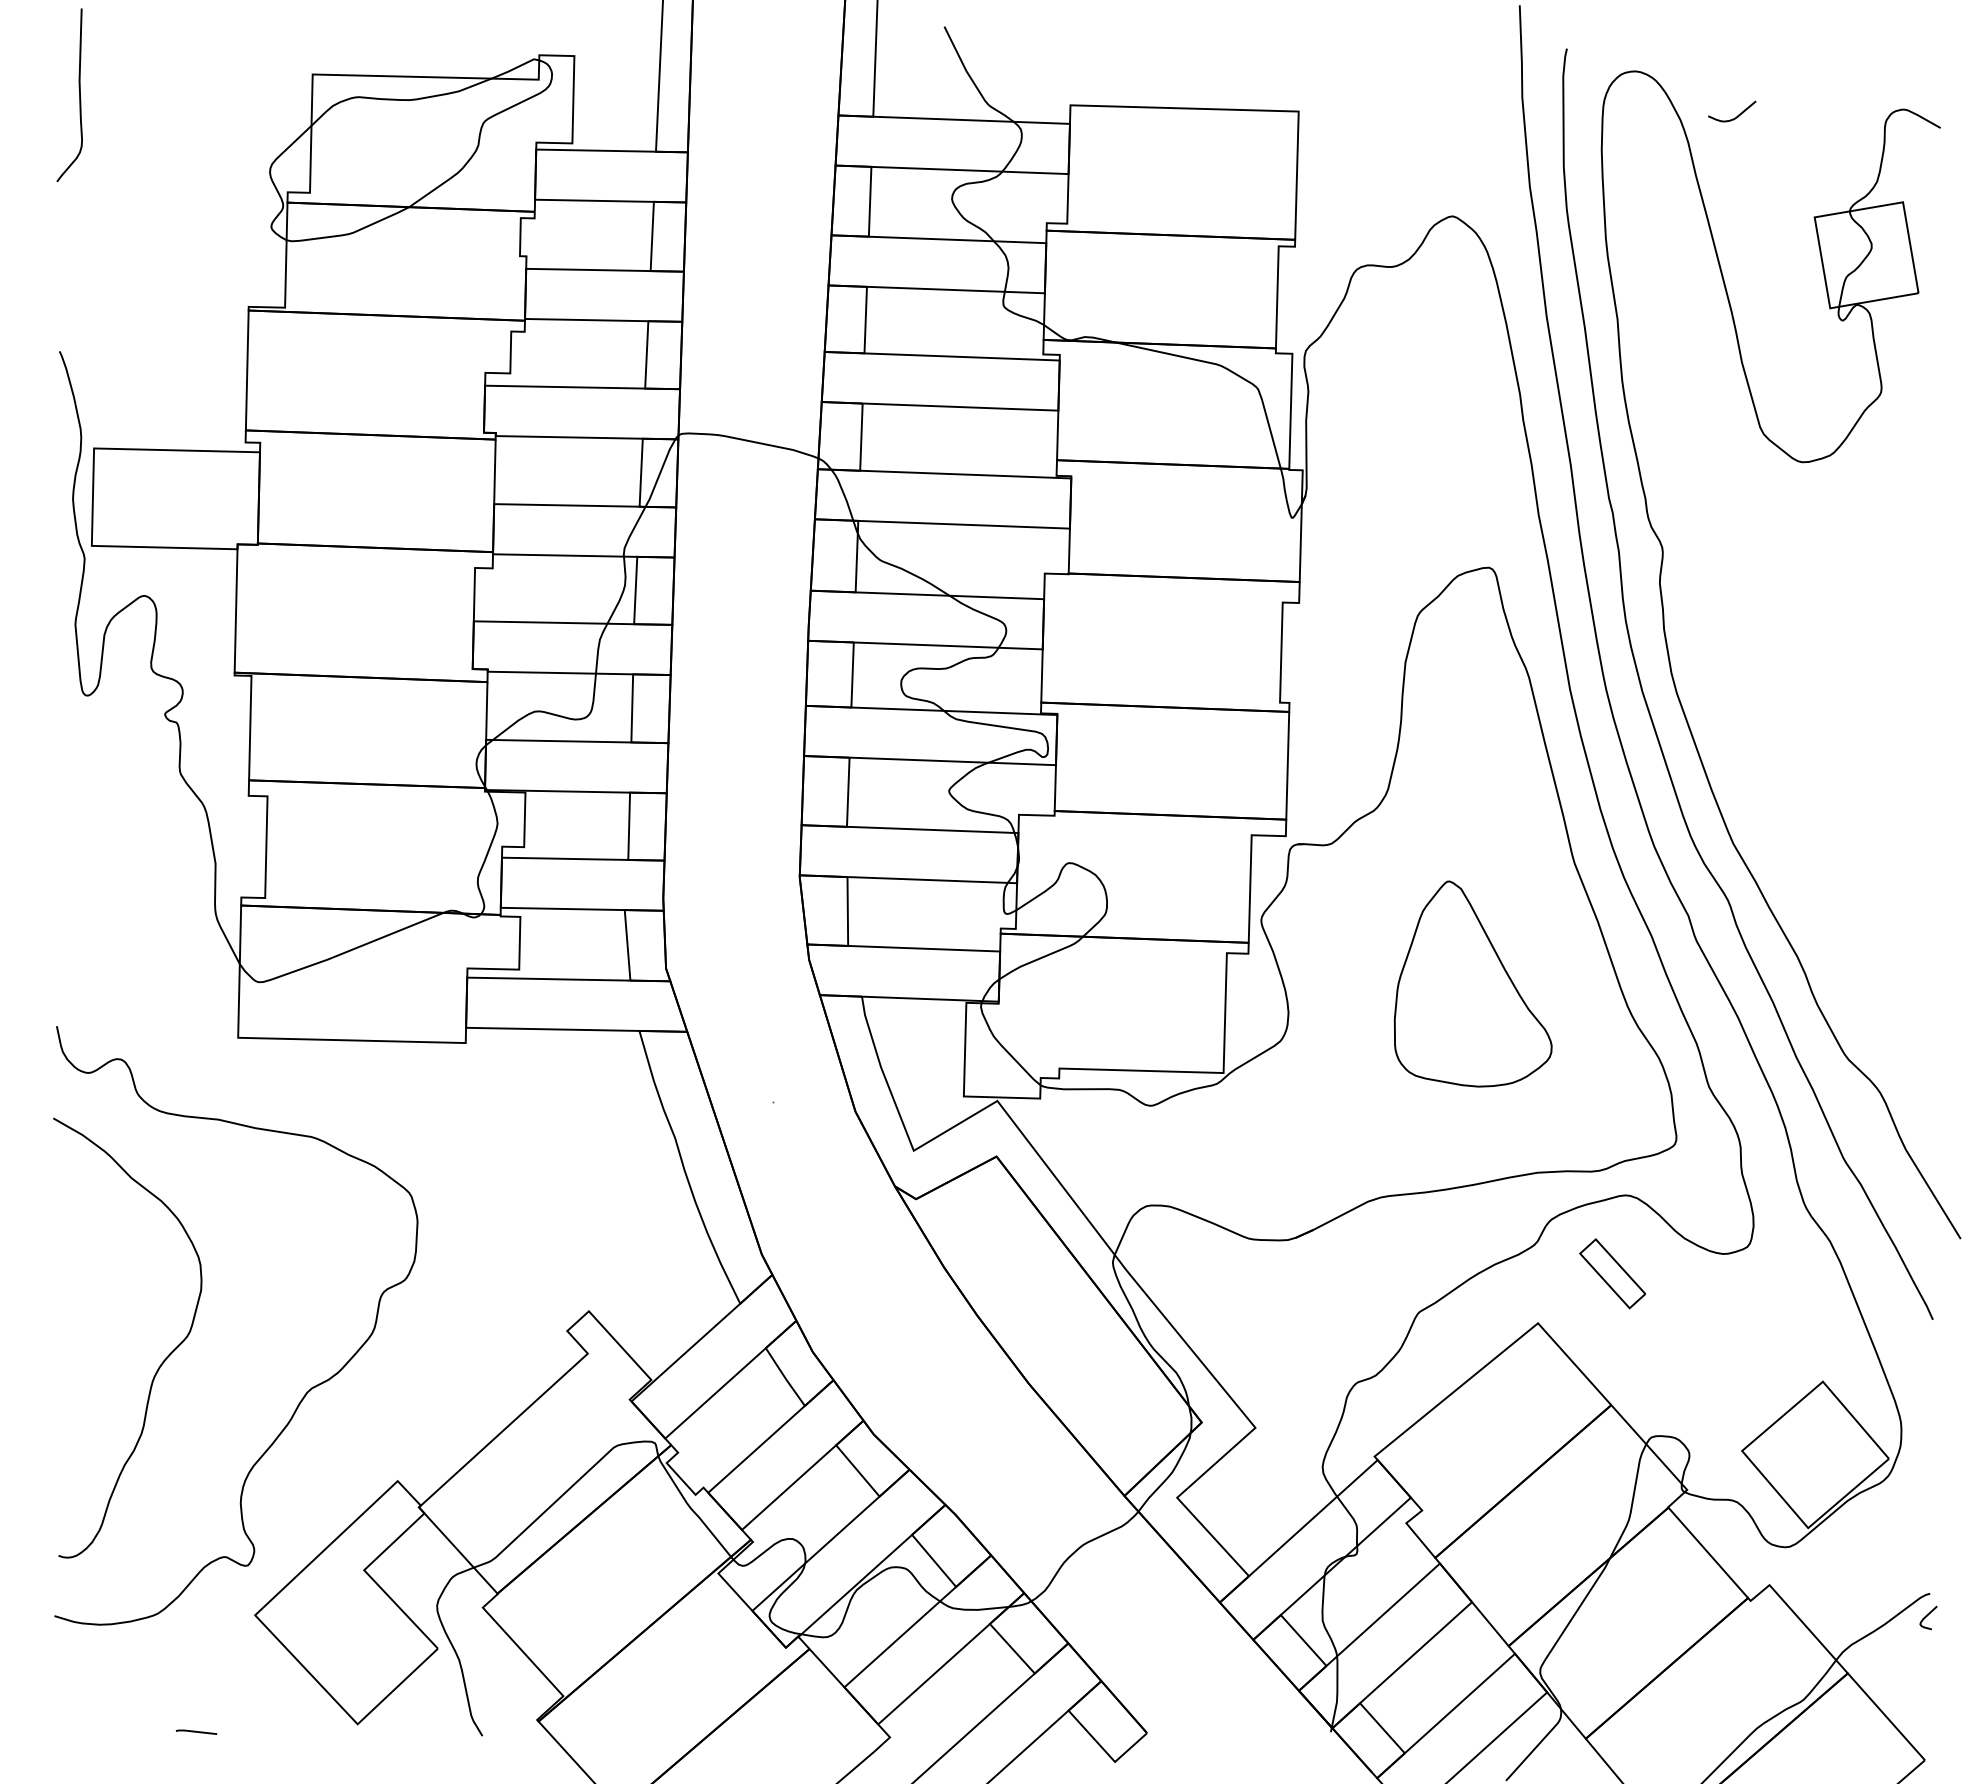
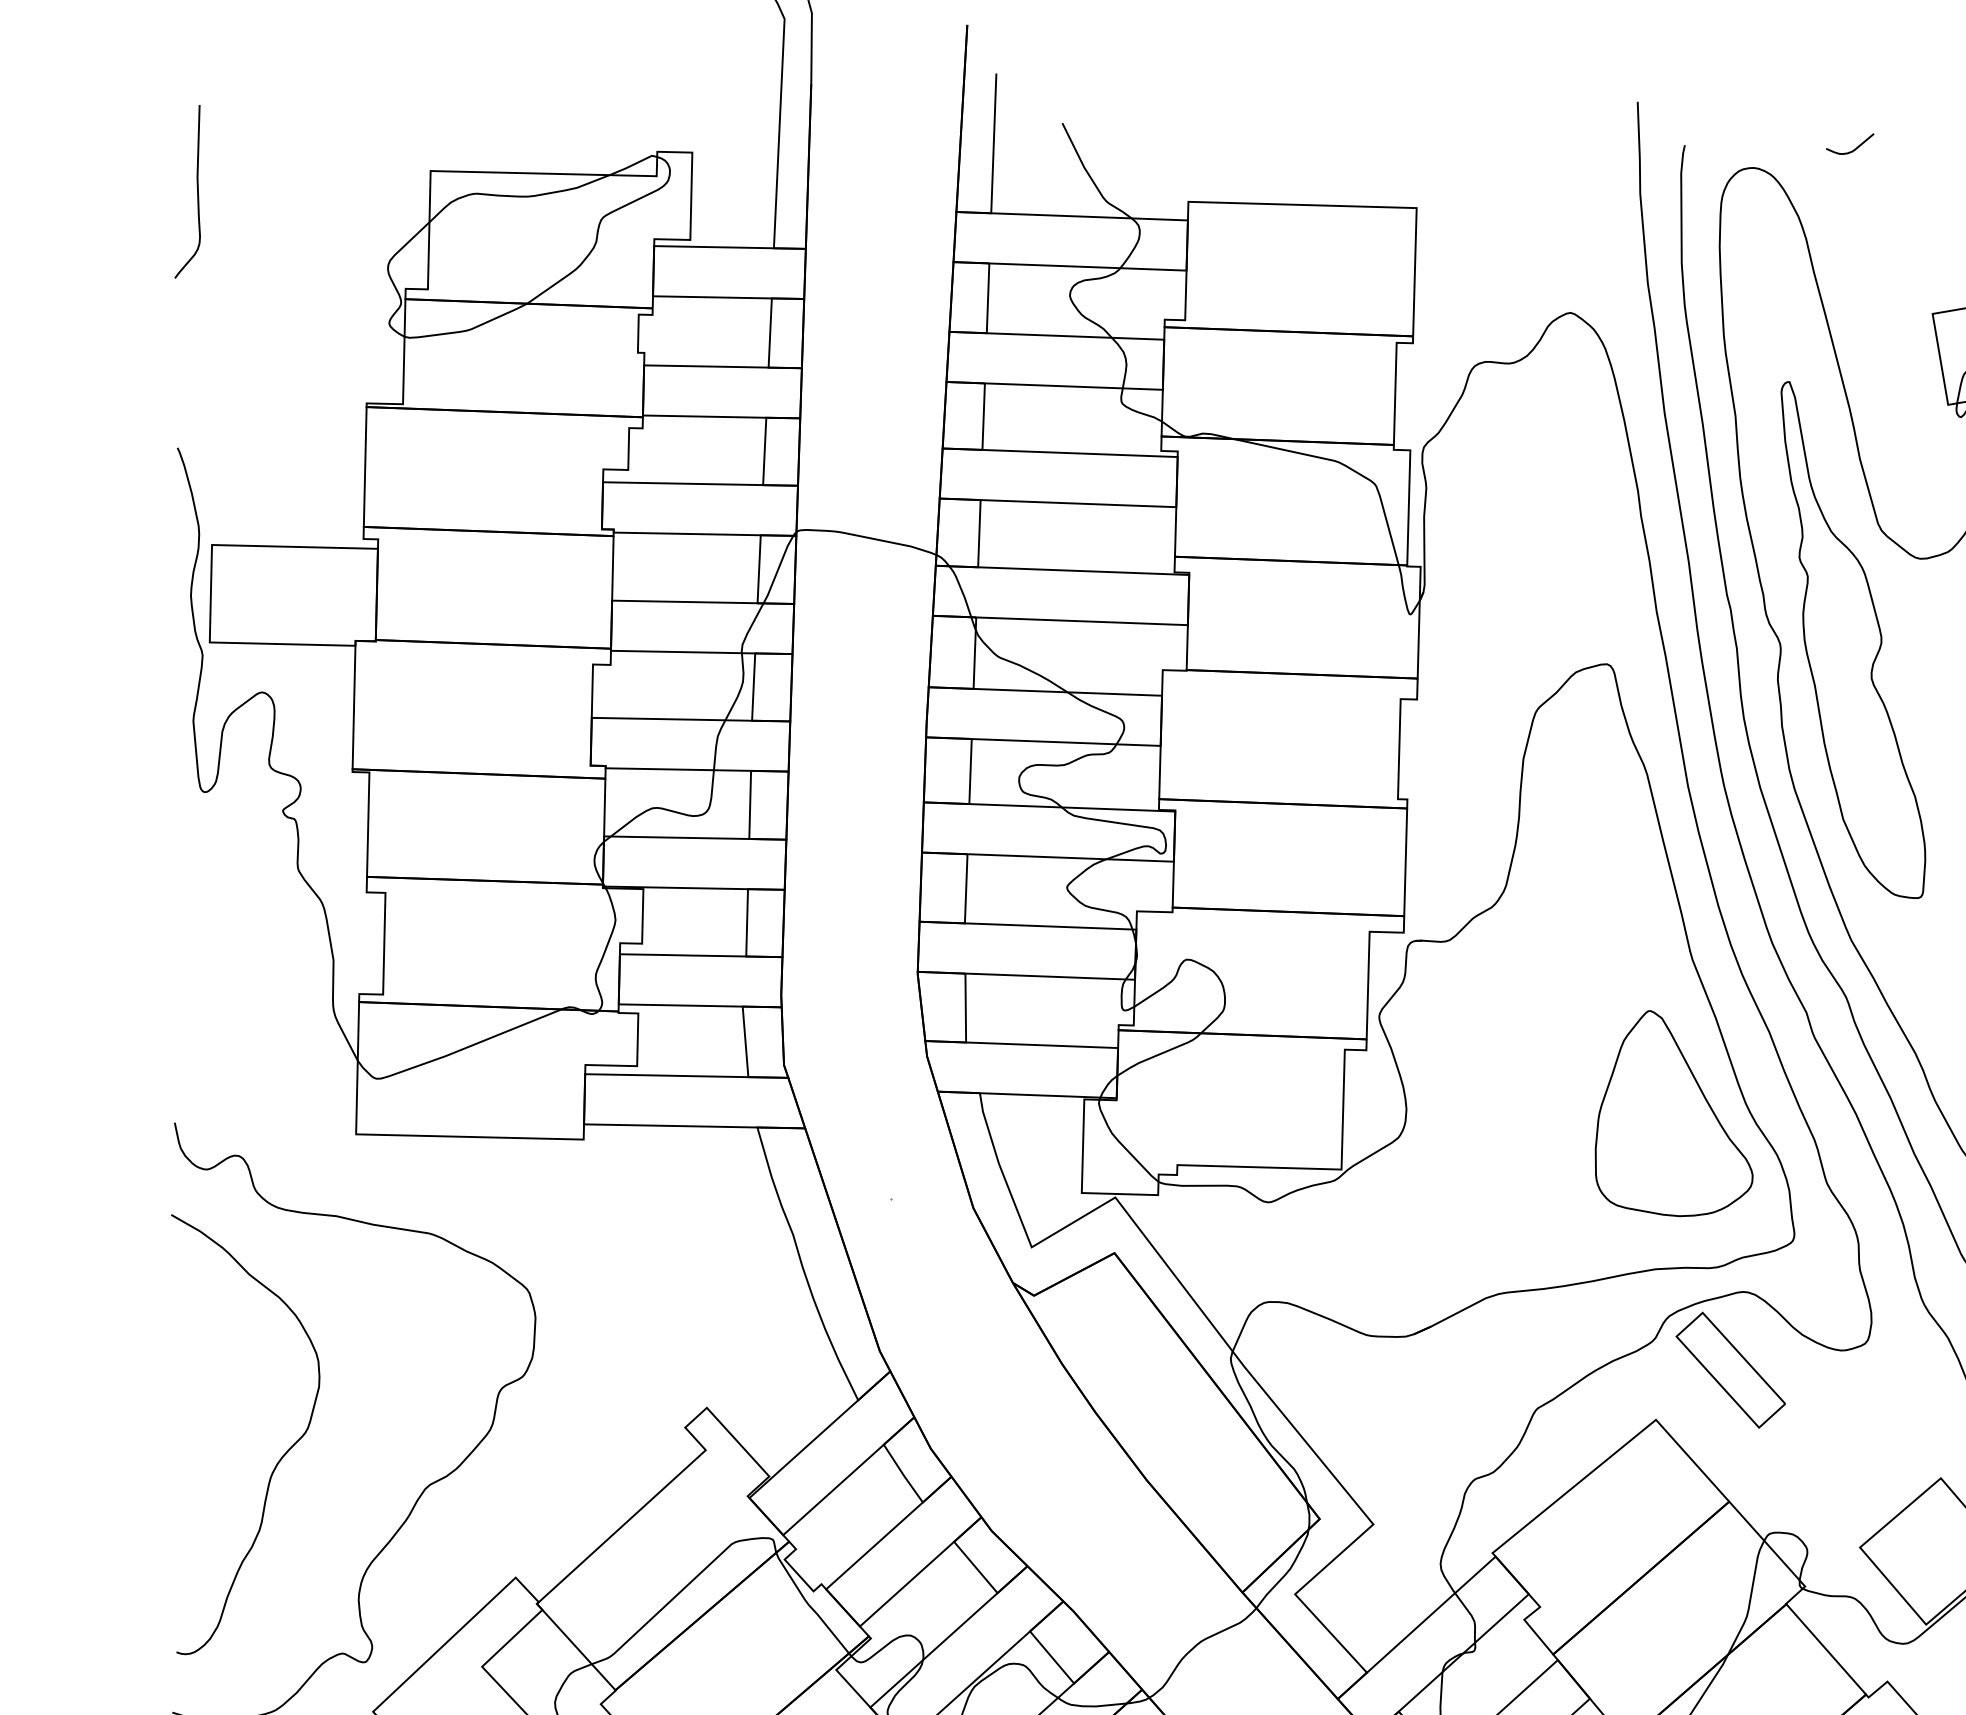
curve: (1734, 117) -> (1852, 150), moved
part: (1735, 543) -> (1853, 640), added
part: (1472, 983) -> (1673, 1113), moved
part: (1612, 1273) -> (1730, 1370), size x1.67

